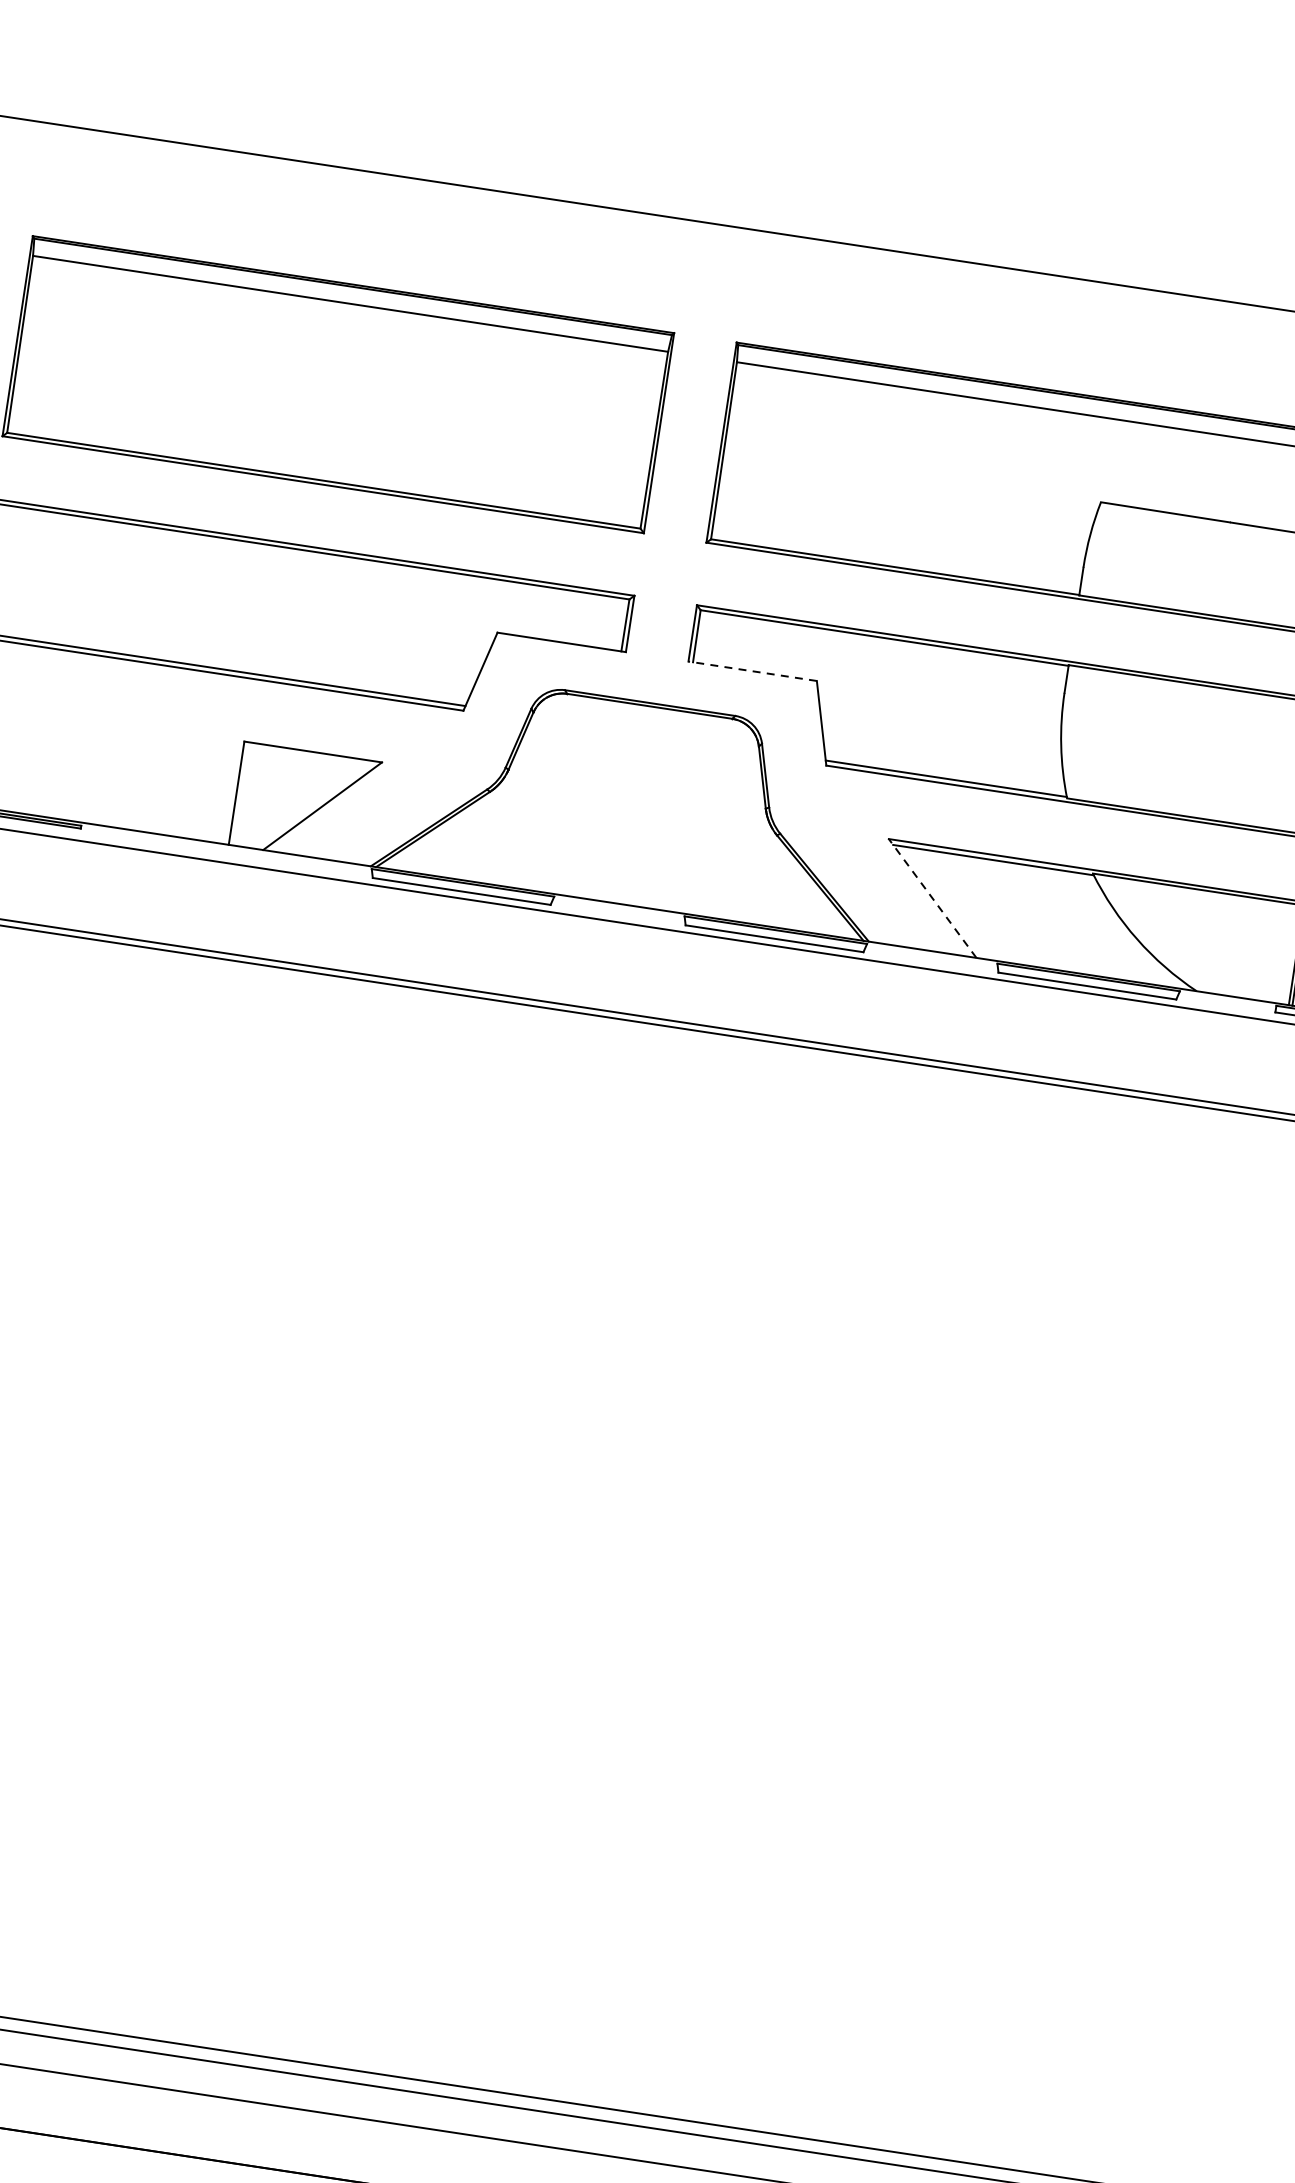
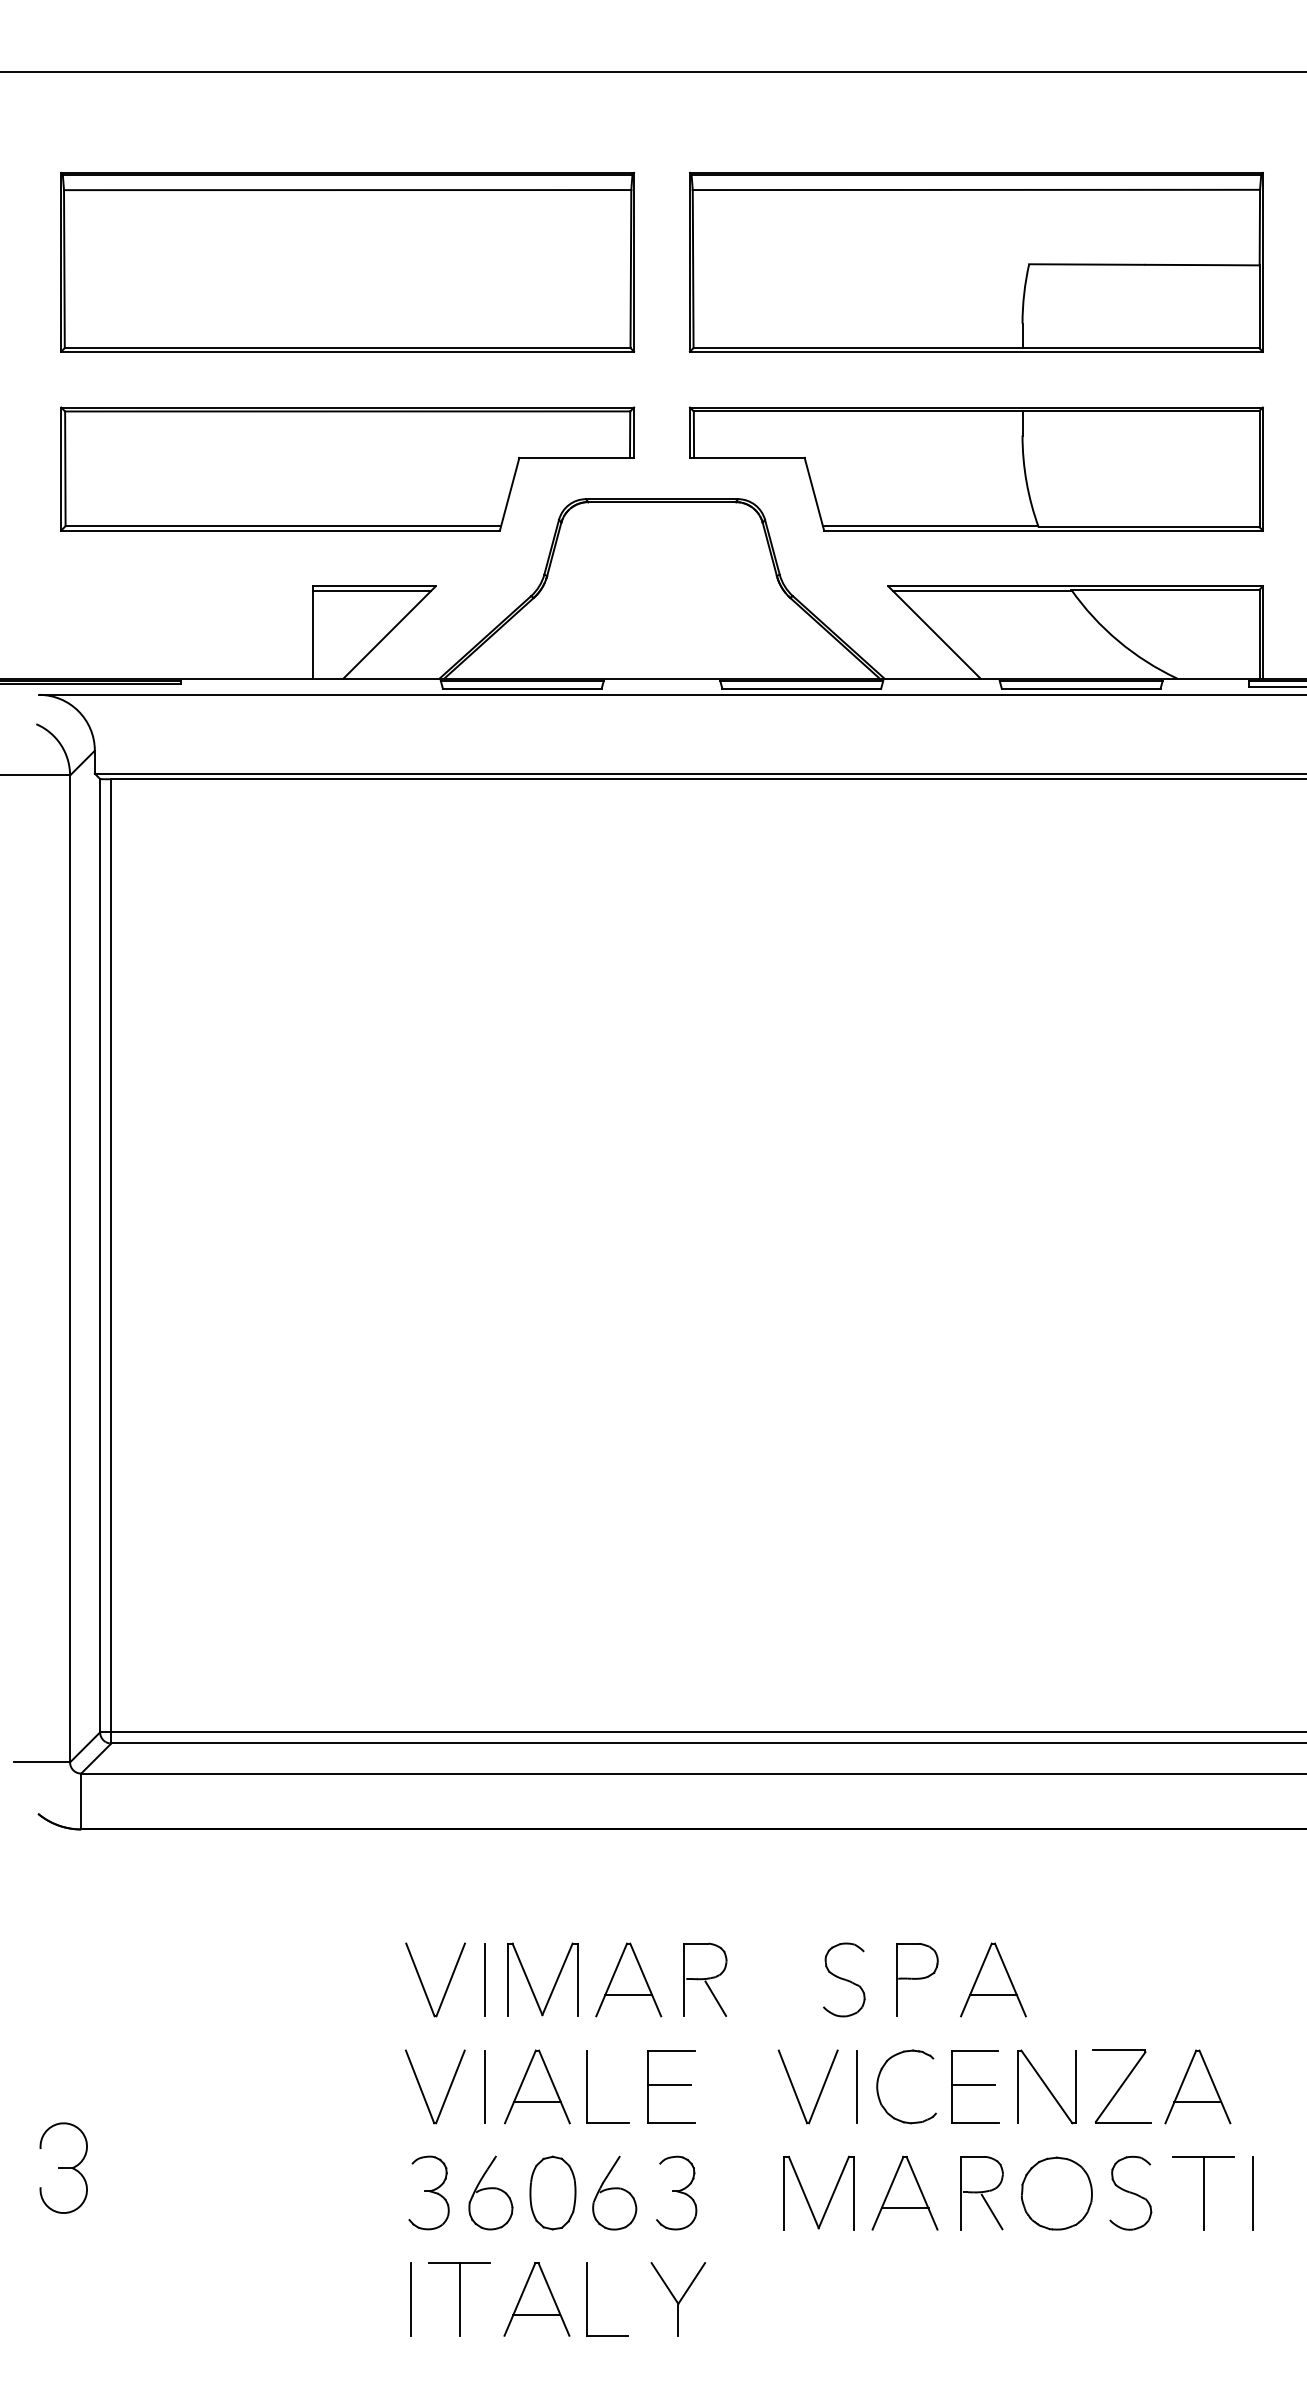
line: (751, 670) -> (746, 457), dashed -> solid
line: (309, 757) -> (371, 591), added
line: (932, 898) -> (934, 632), dashed -> solid

